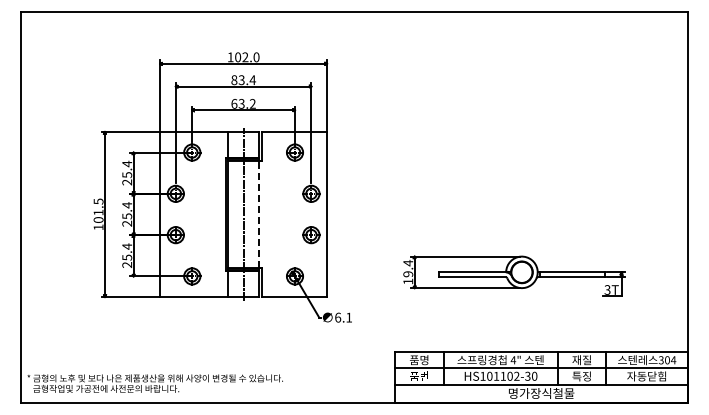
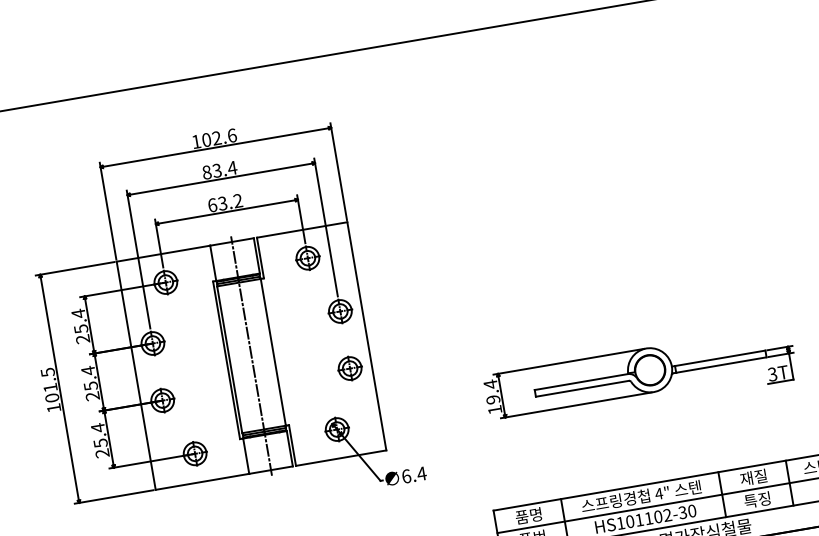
text: (256, 57) -> (232, 135), 102.0 -> 102.6
line: (259, 214) -> (273, 352), dashed -> solid
text: (348, 317) -> (420, 473), 6.1 -> 6.4

